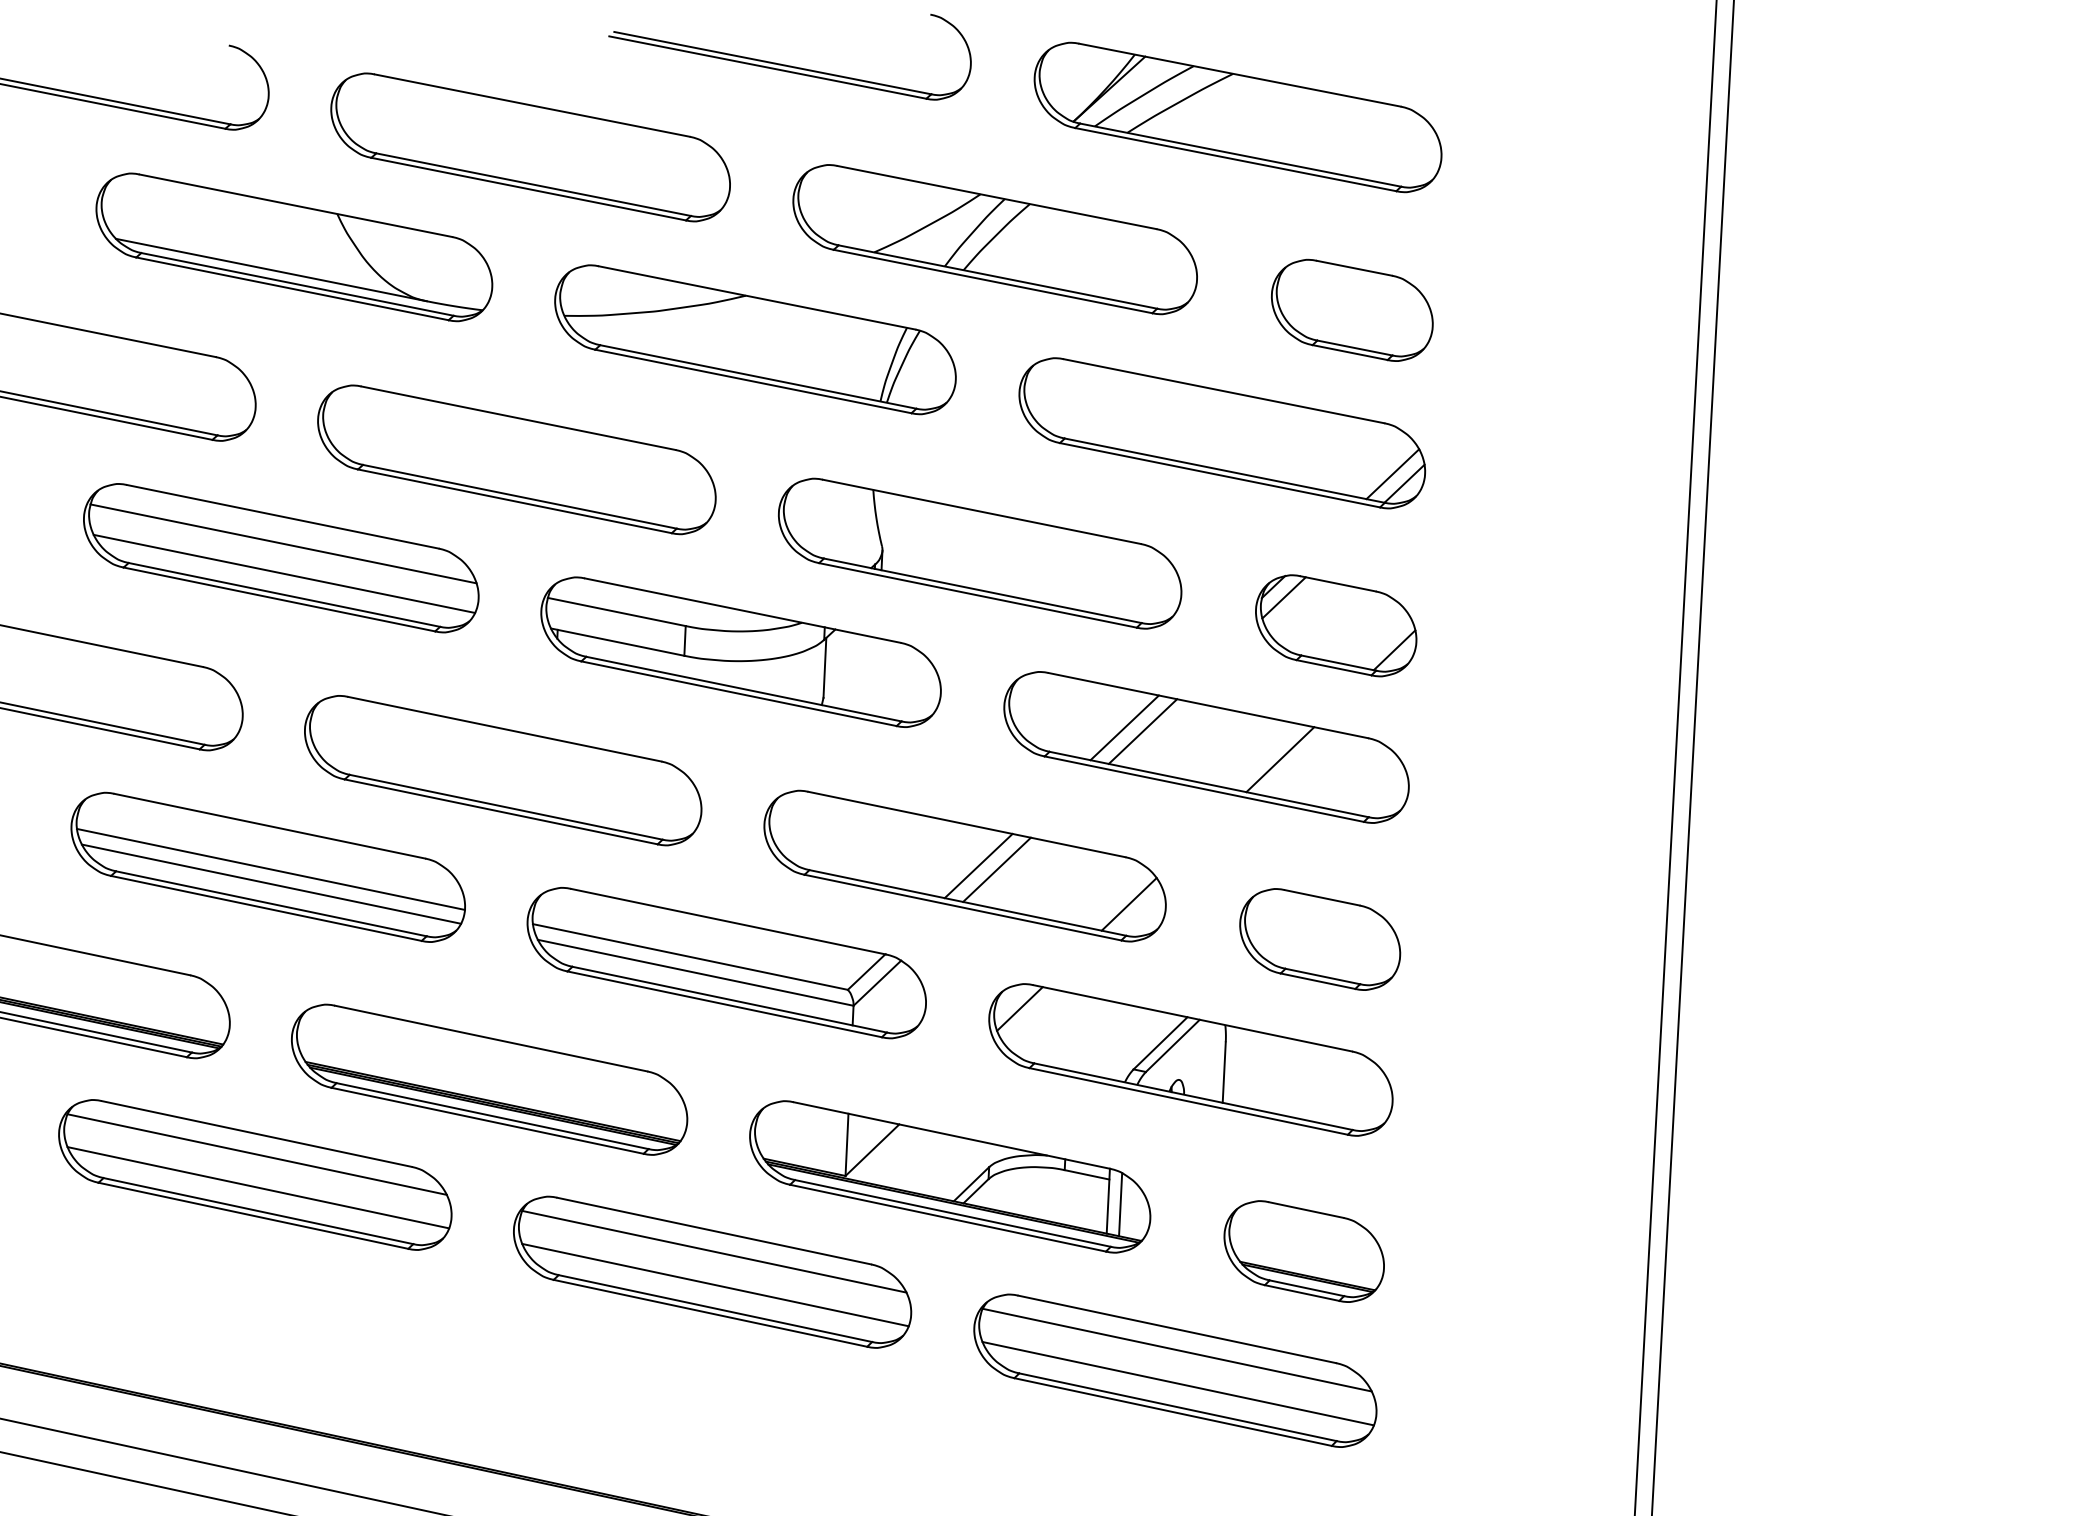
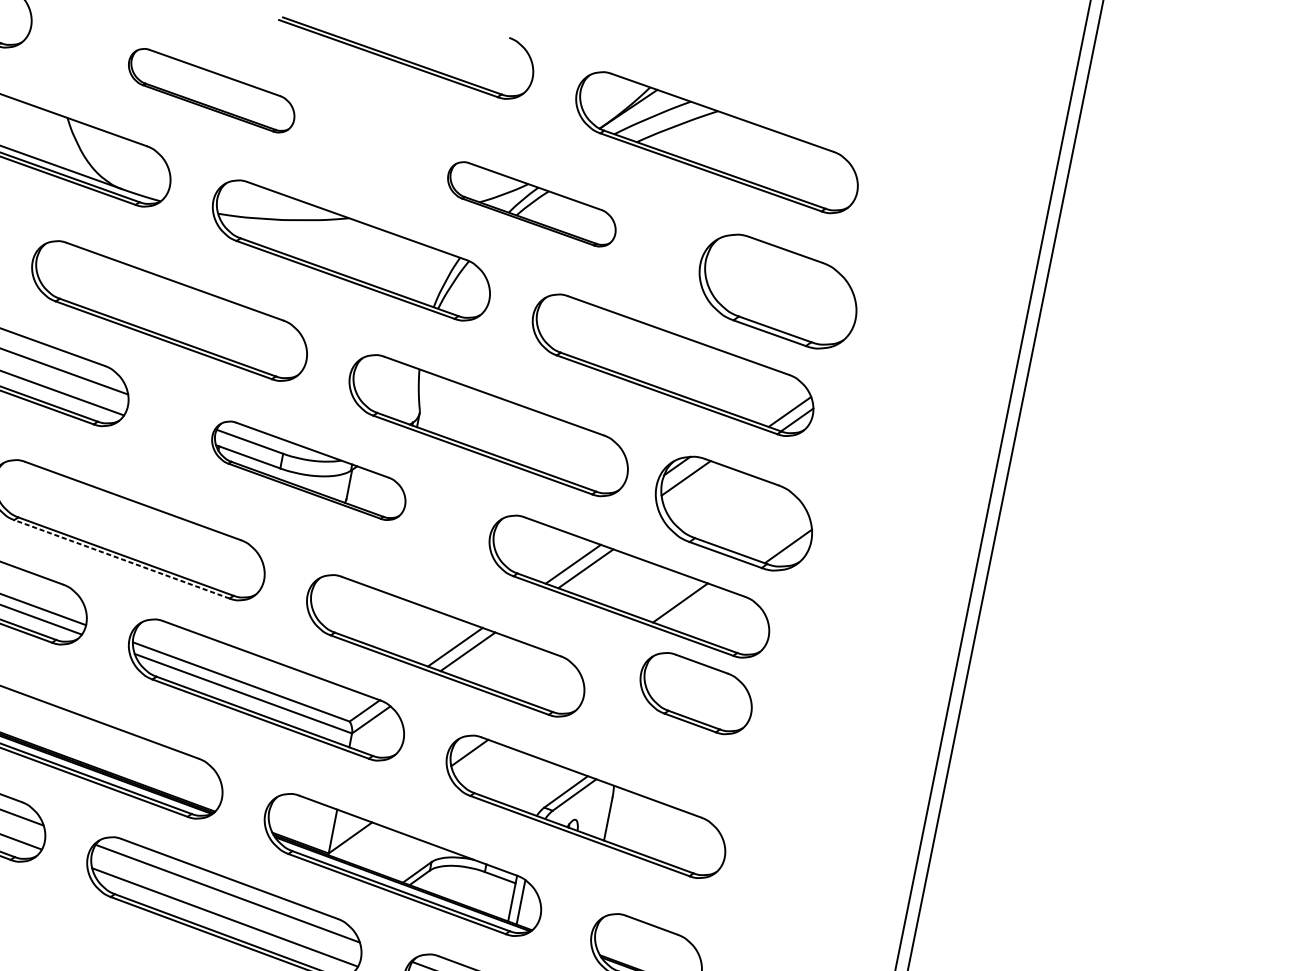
part: (530, 147) -> (211, 90), size x0.6
part: (994, 239) -> (531, 204), size x0.6
part: (1352, 309) -> (778, 290), size x1.4
part: (1336, 625) -> (734, 513), size x1.4
part: (740, 651) -> (308, 470), size x0.7
line: (501, 811) -> (122, 559), solid -> dashed
line: (1128, 904) -> (557, 690), removed
part: (1320, 939) -> (696, 693), moved

